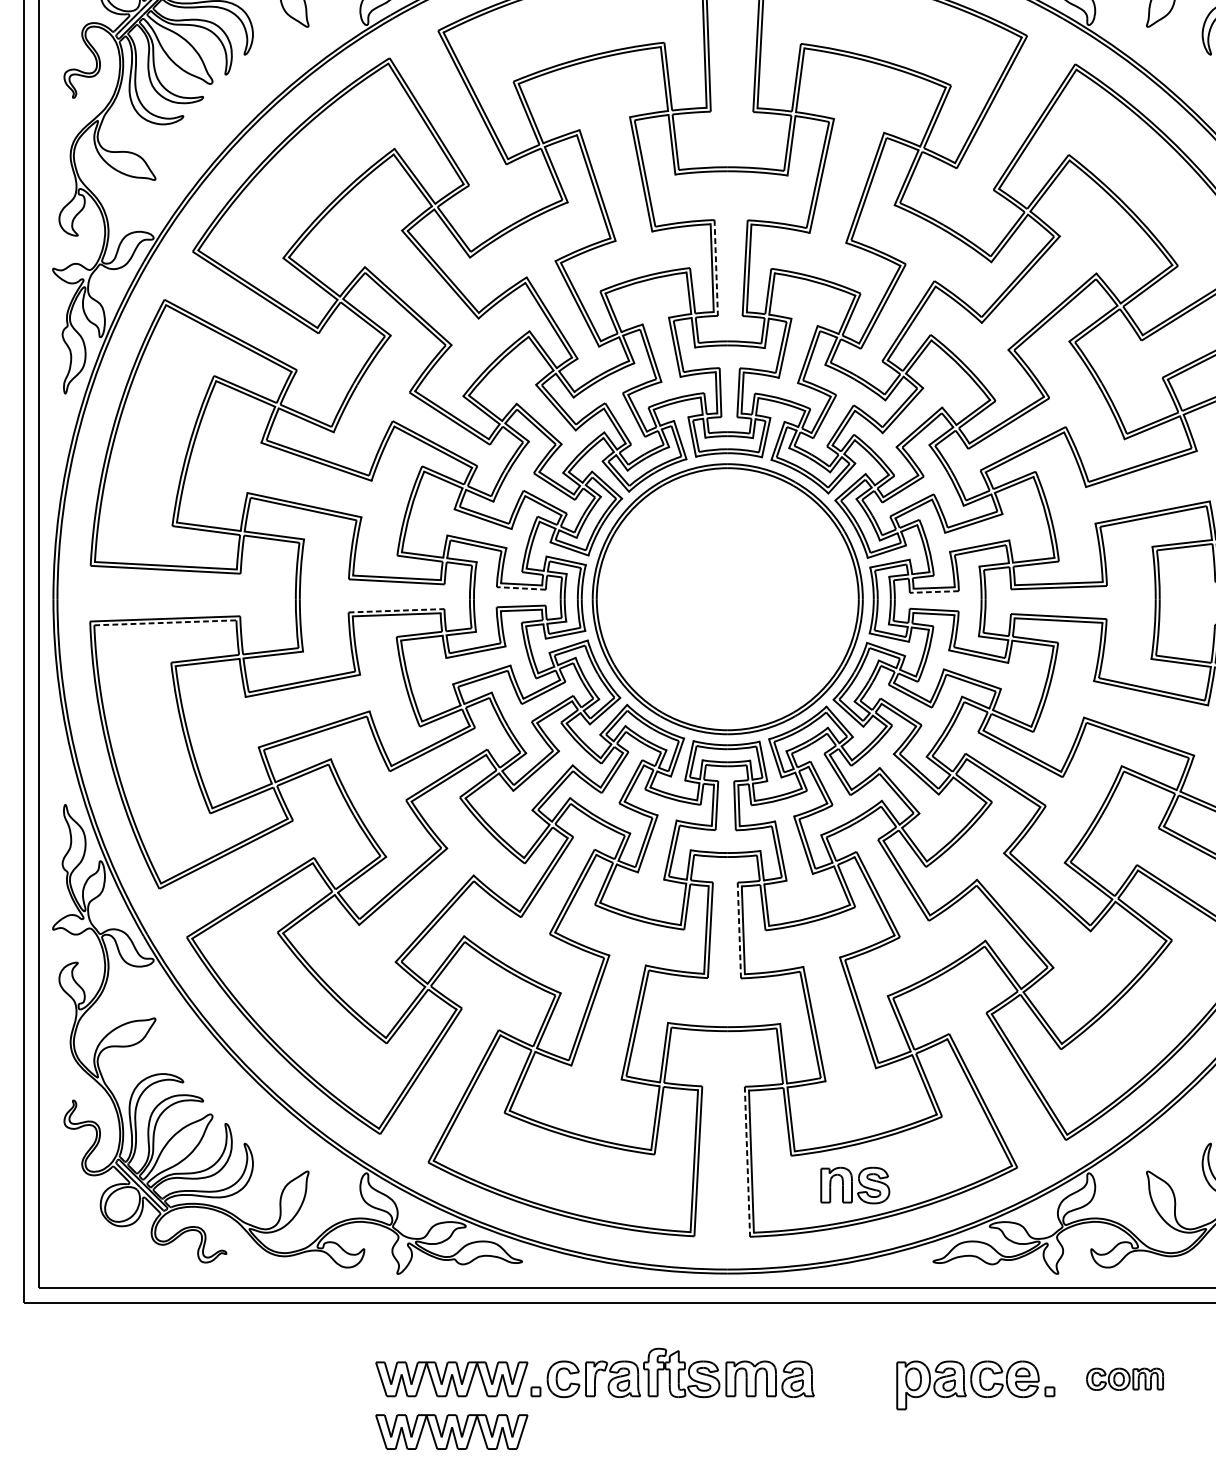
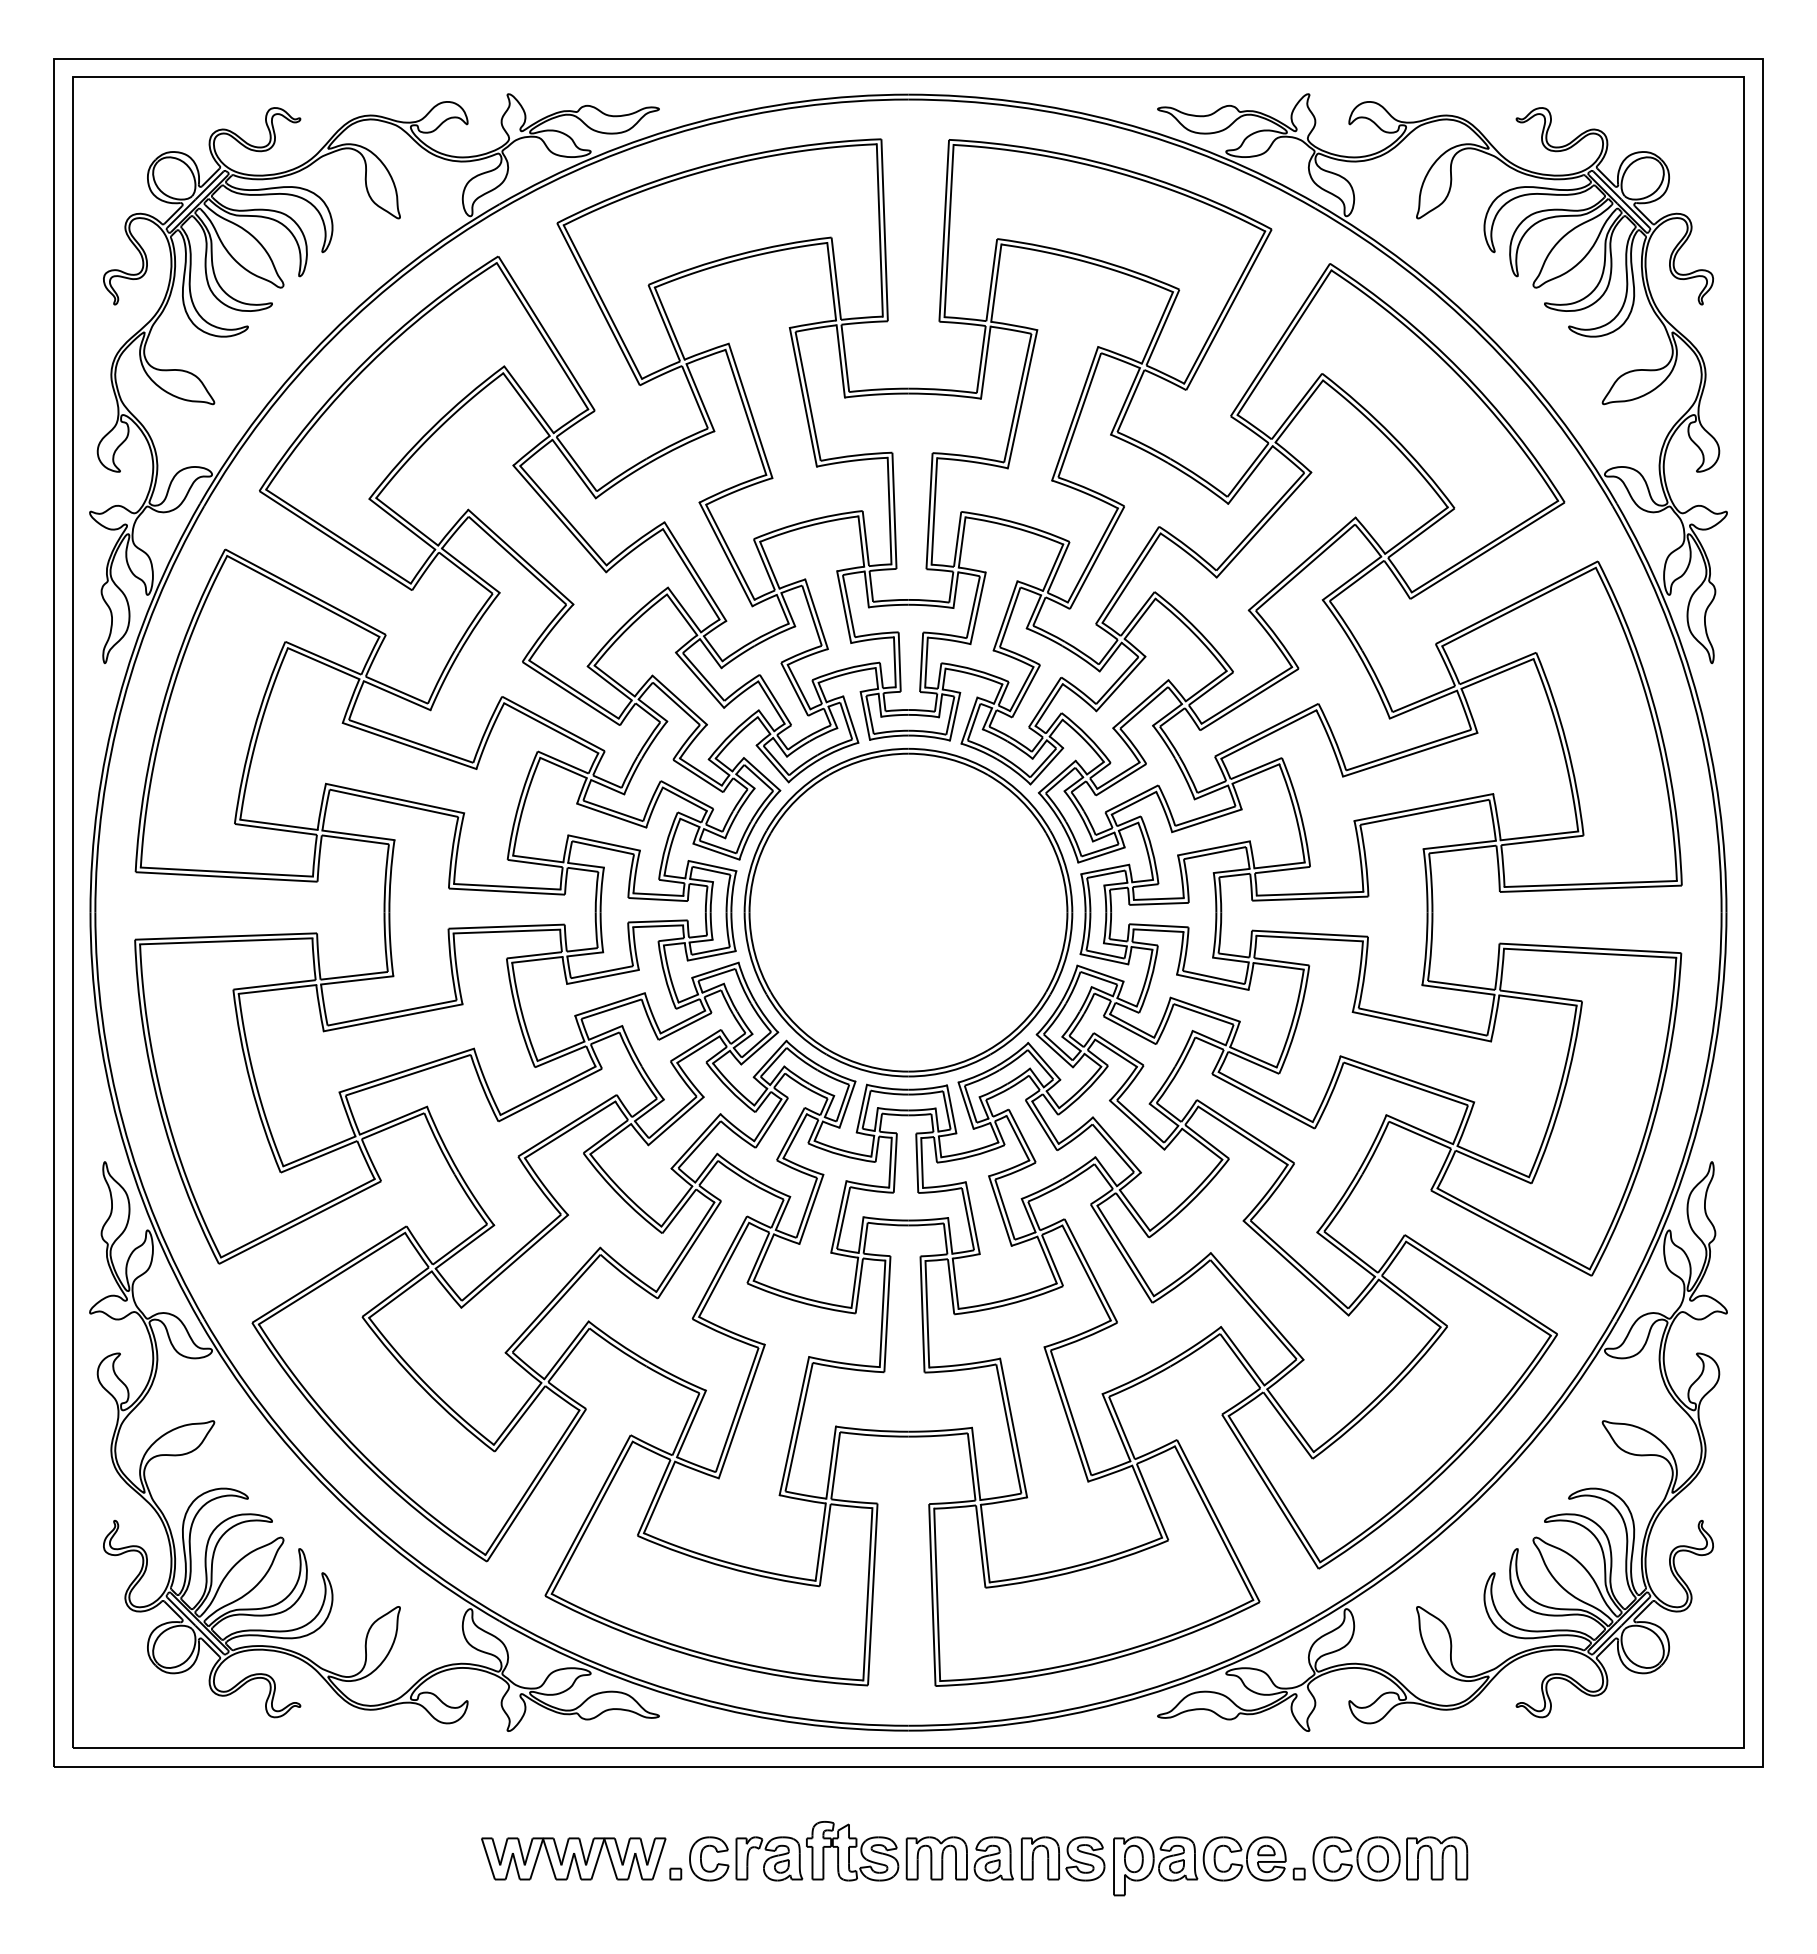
line: (716, 268) -> (894, 511), dashed -> solid
line: (521, 588) -> (658, 899), dashed -> solid
line: (934, 591) -> (1159, 903), dashed -> solid
line: (397, 610) -> (507, 926), dashed -> solid
line: (165, 622) -> (226, 941), dashed -> solid
line: (739, 929) -> (922, 1313), dashed -> solid
line: (747, 1162) -> (932, 1595), dashed -> solid
part: (855, 1185) -> (1063, 1858), moved
part: (1125, 1378) -> (1390, 1858), size x1.67
part: (451, 1431) -> (573, 1922), removed

